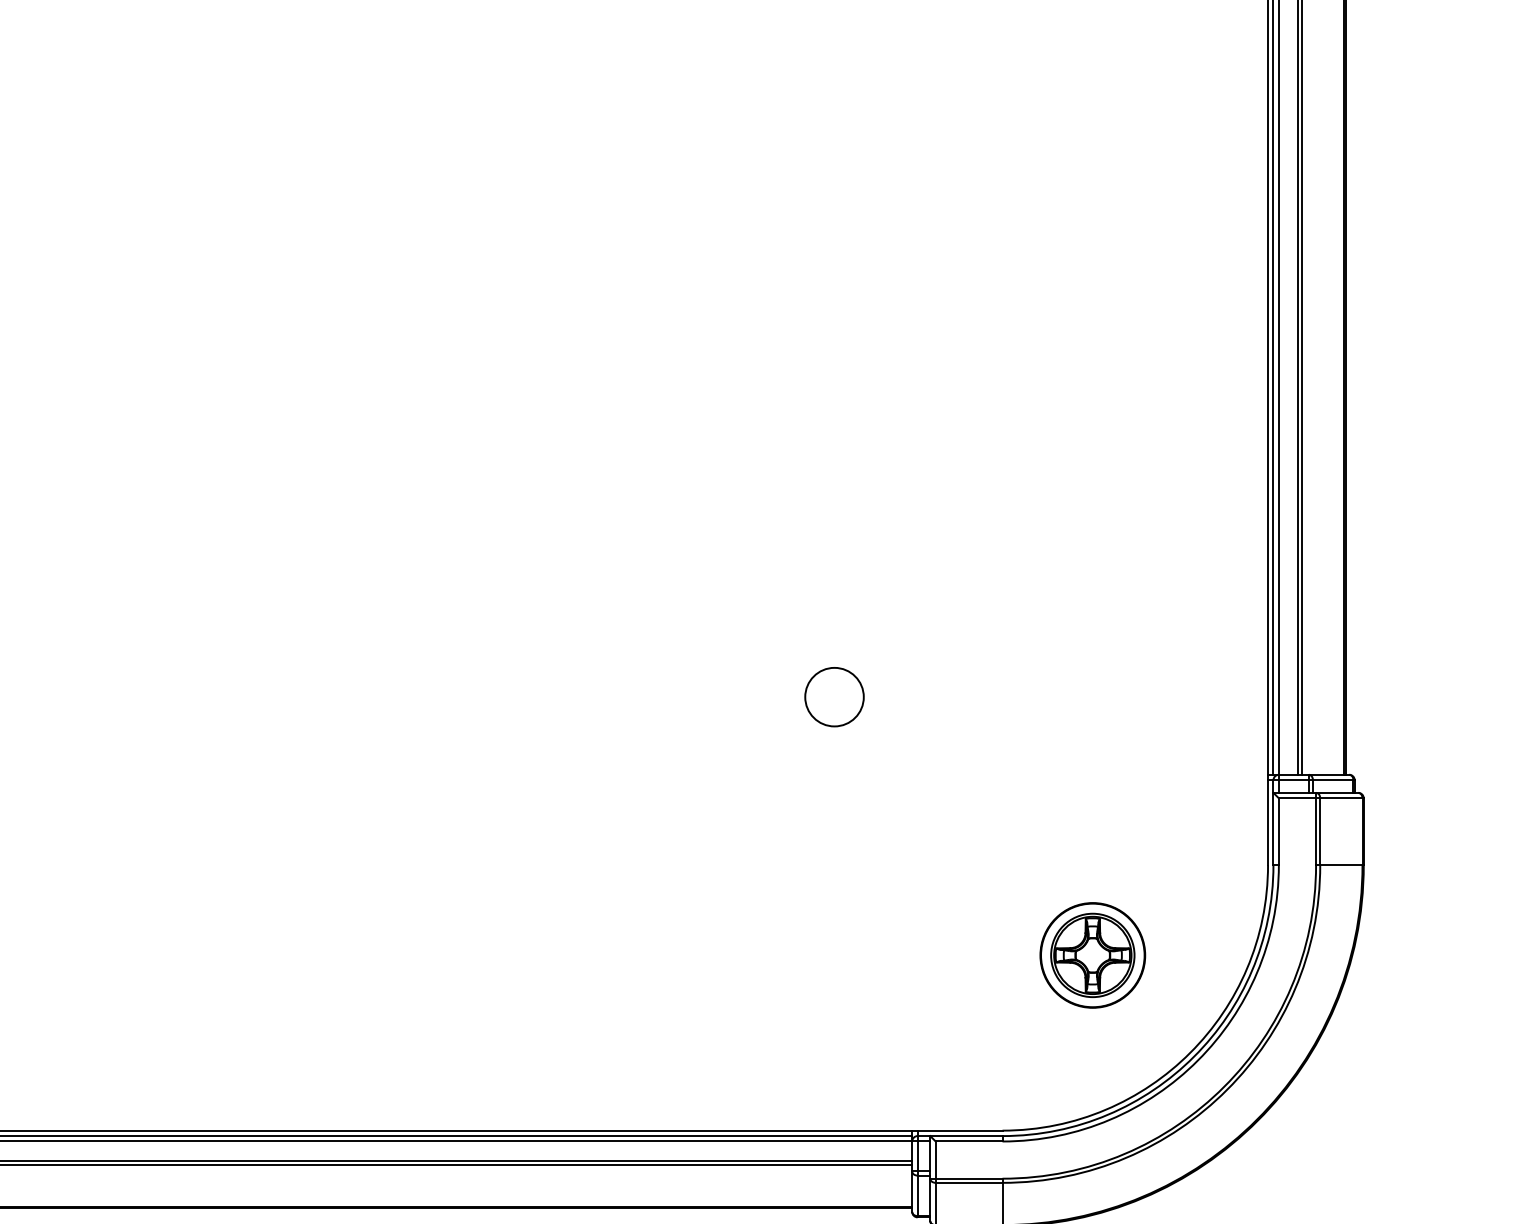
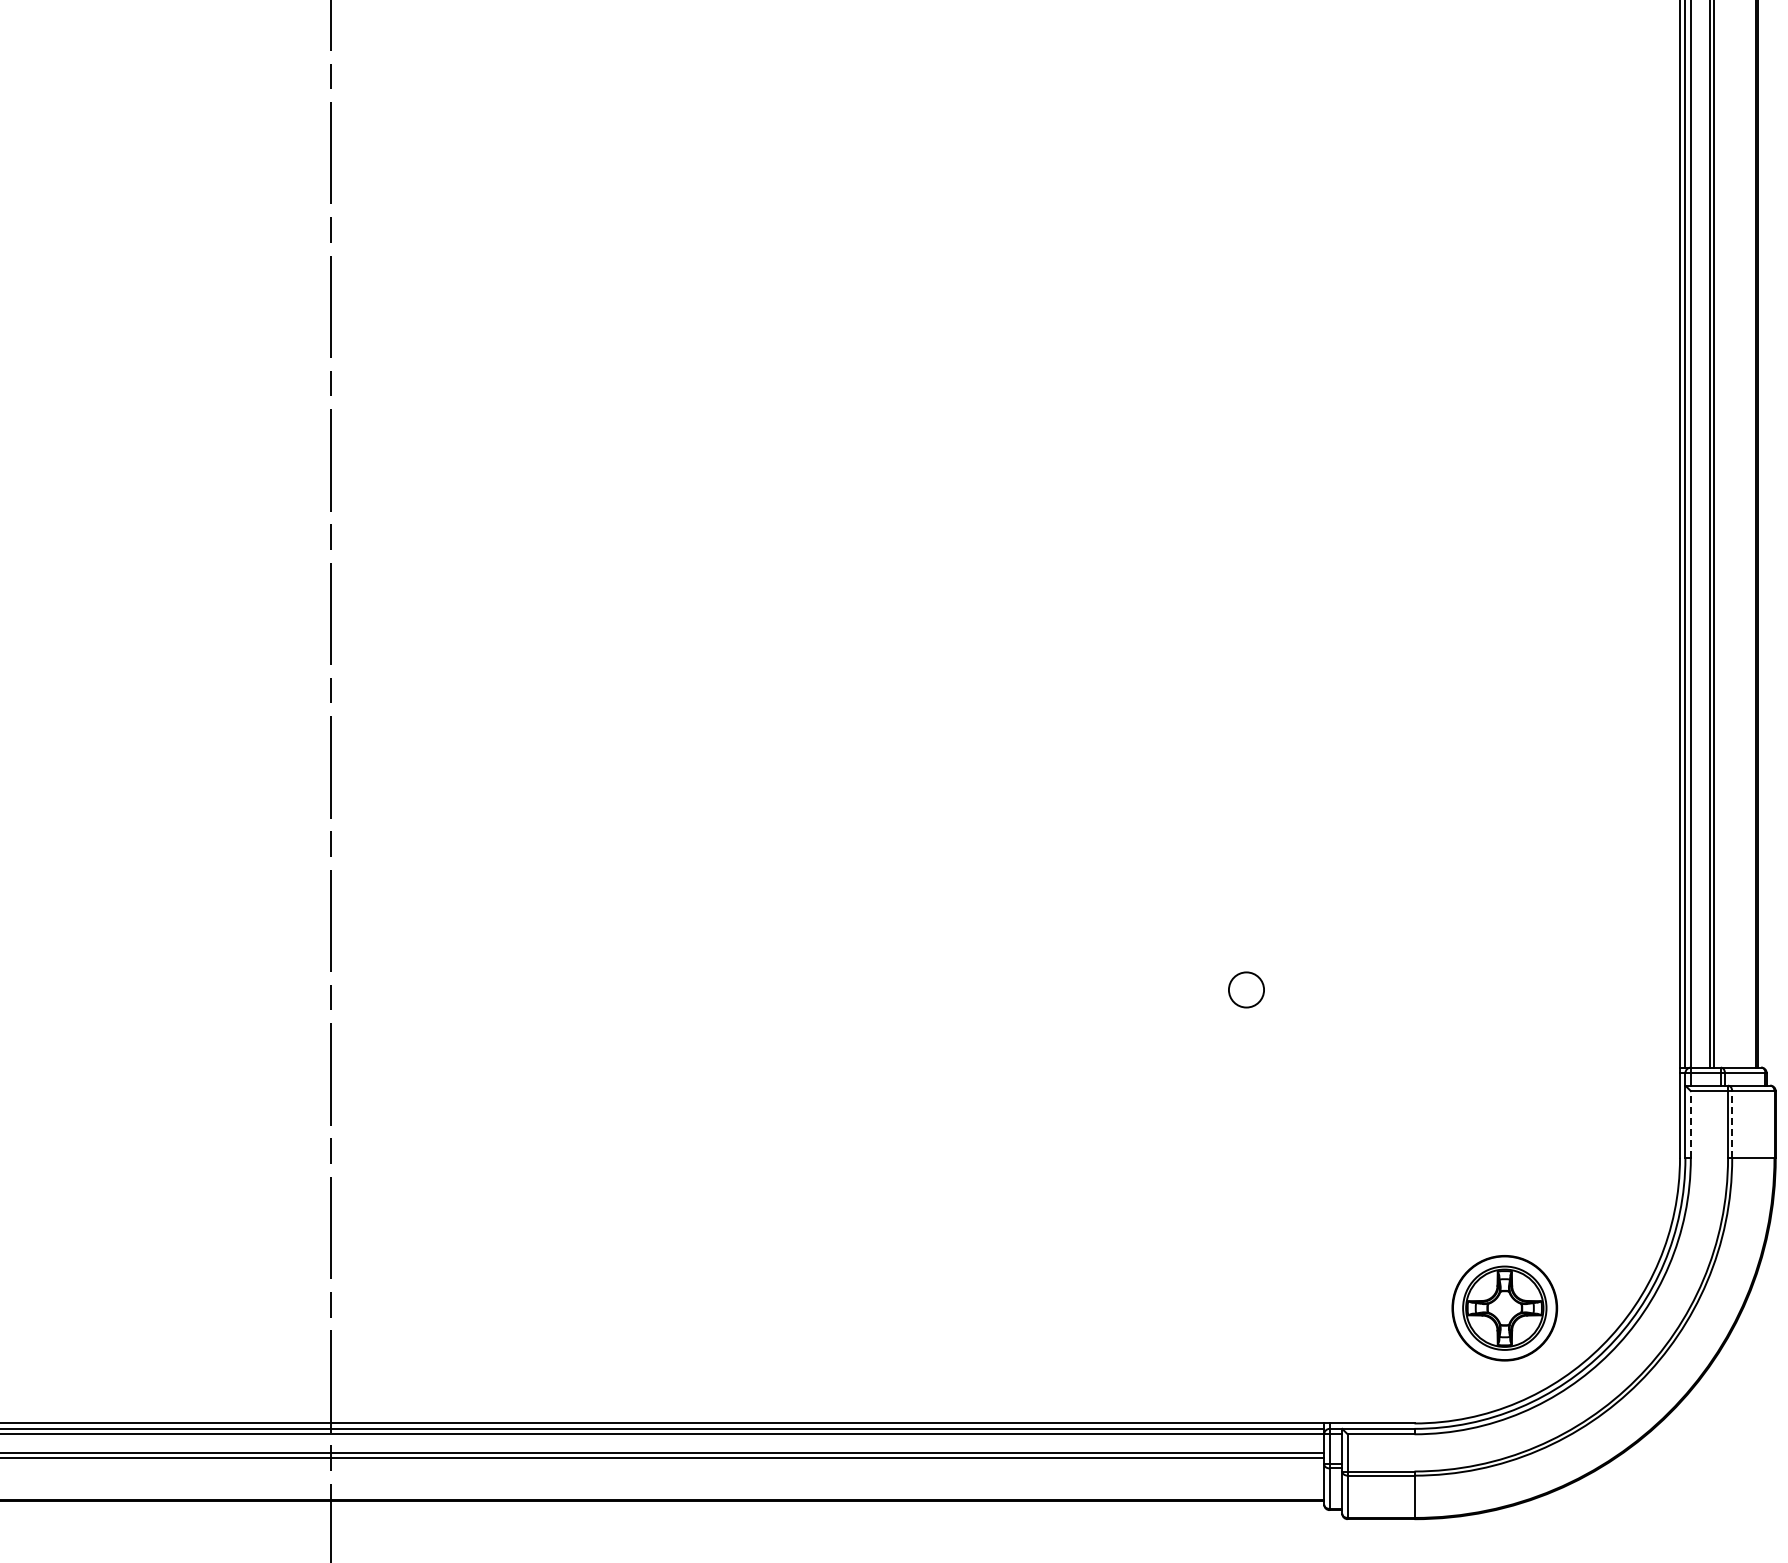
circle: (834, 696) -> (1246, 989), size x0.6
line: (1278, 831) -> (1690, 1124), solid -> dashed
line: (1320, 831) -> (1732, 1124), solid -> dashed
part: (1092, 955) -> (1504, 1308), moved

